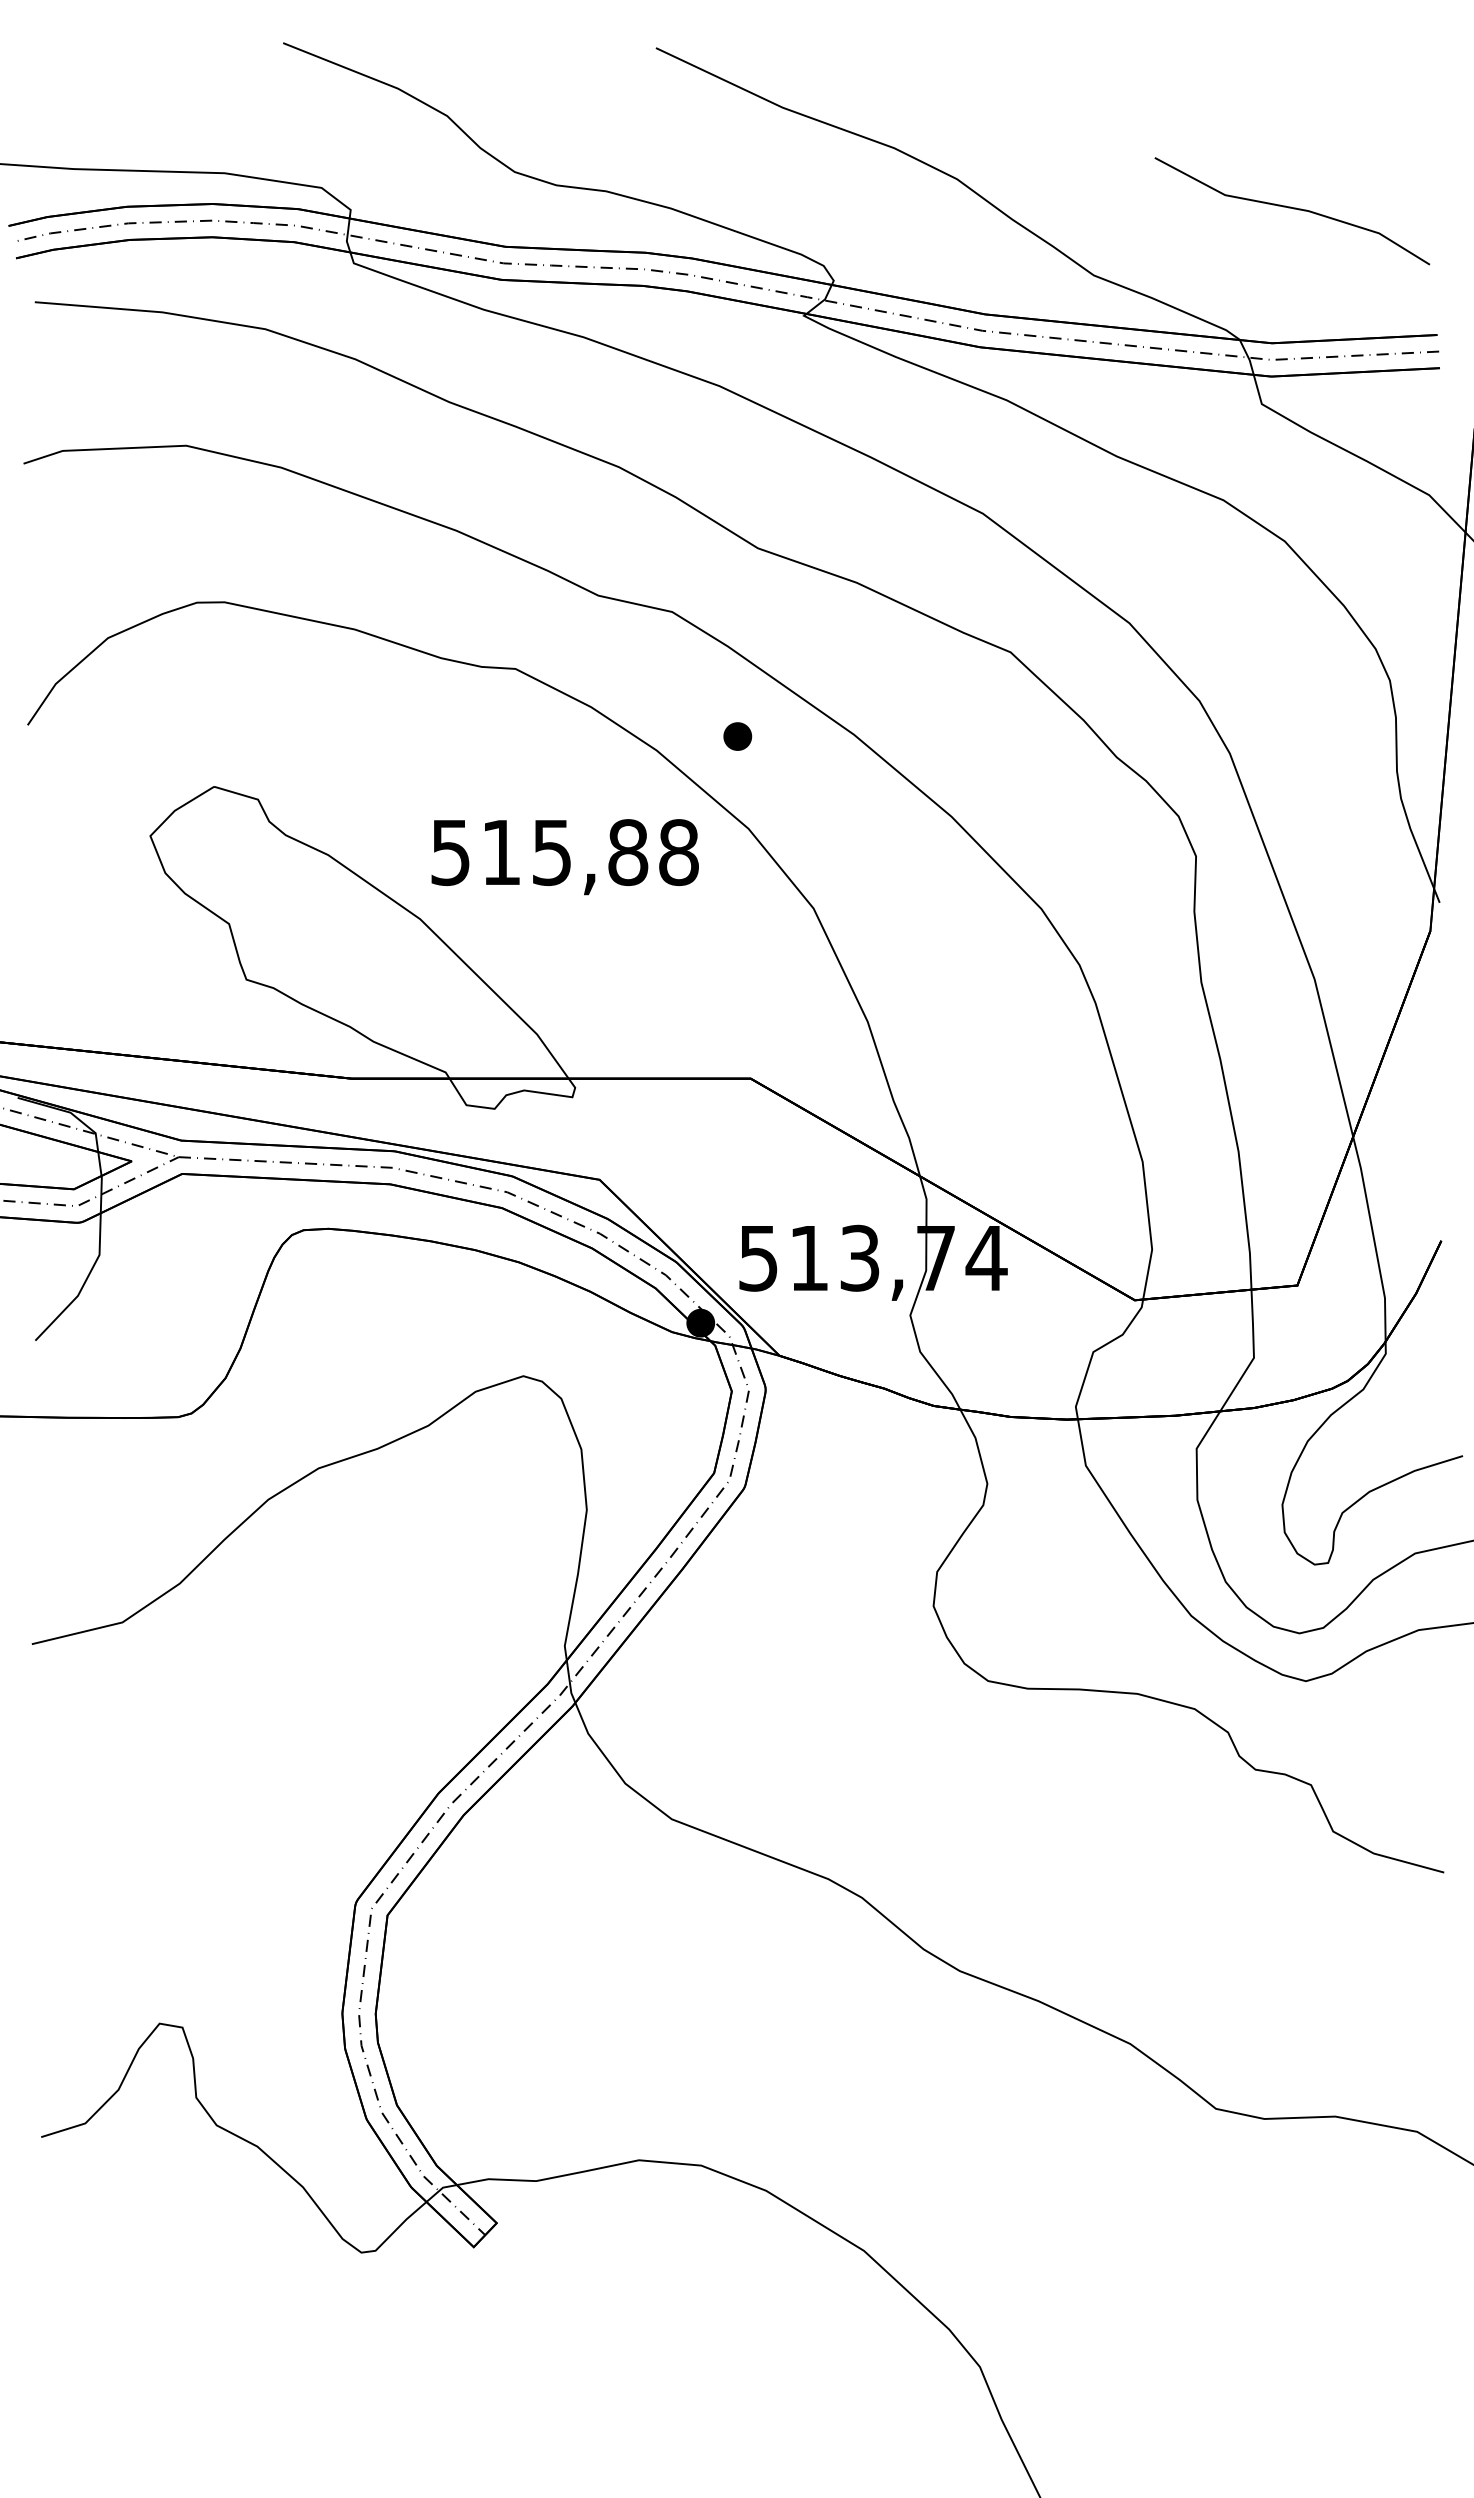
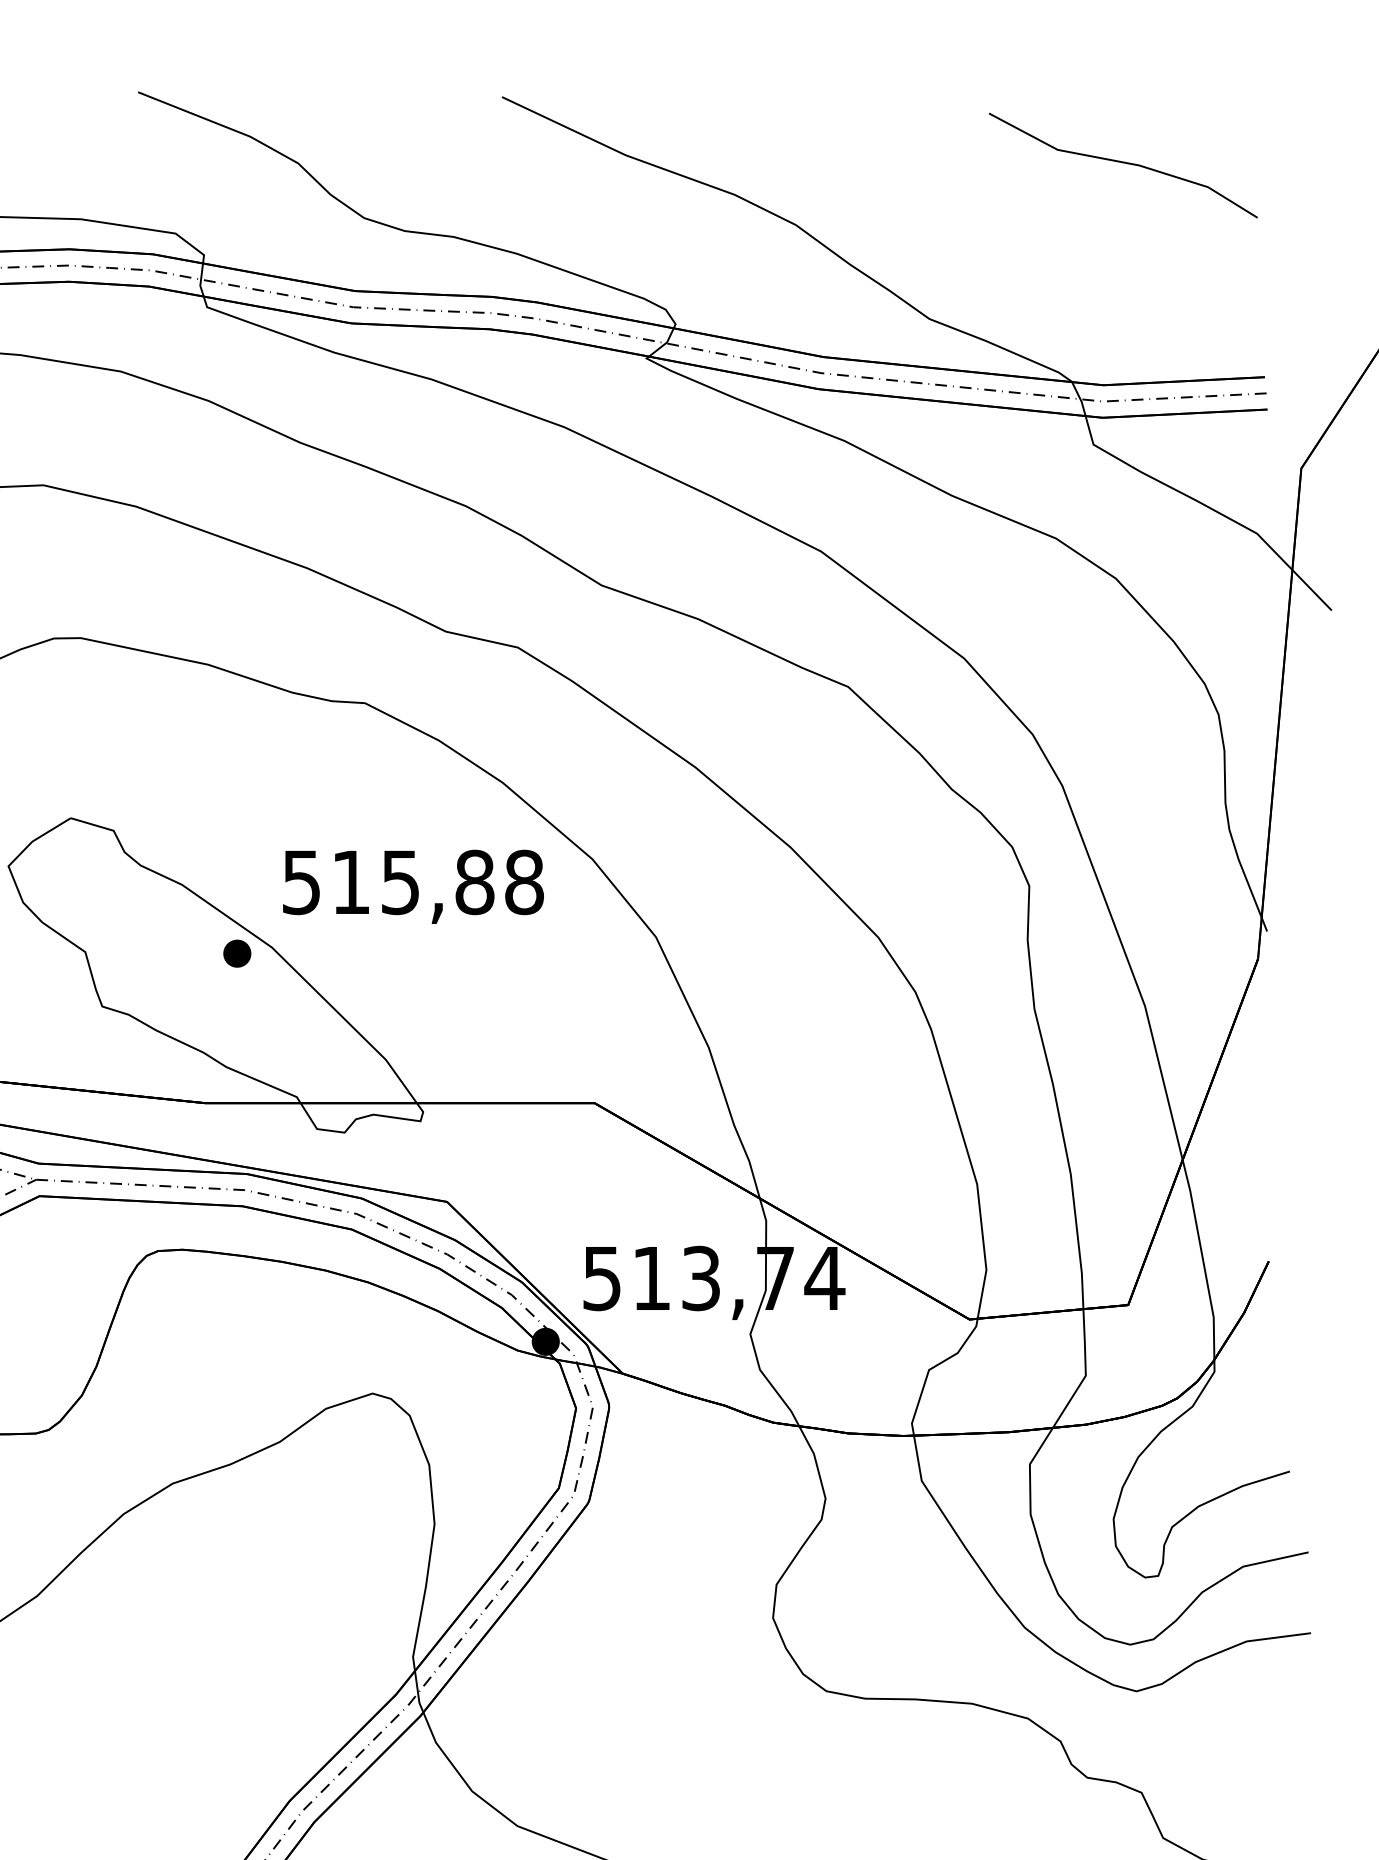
line: (1293, 209) -> (1124, 163), moved
part: (737, 736) -> (237, 953), moved

